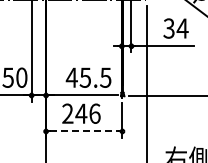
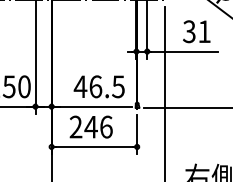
text: (182, 28) -> (204, 31), 34 -> 31
text: (85, 77) -> (95, 86), 45.5 -> 46.5
line: (84, 131) -> (94, 146), dashed -> solid

